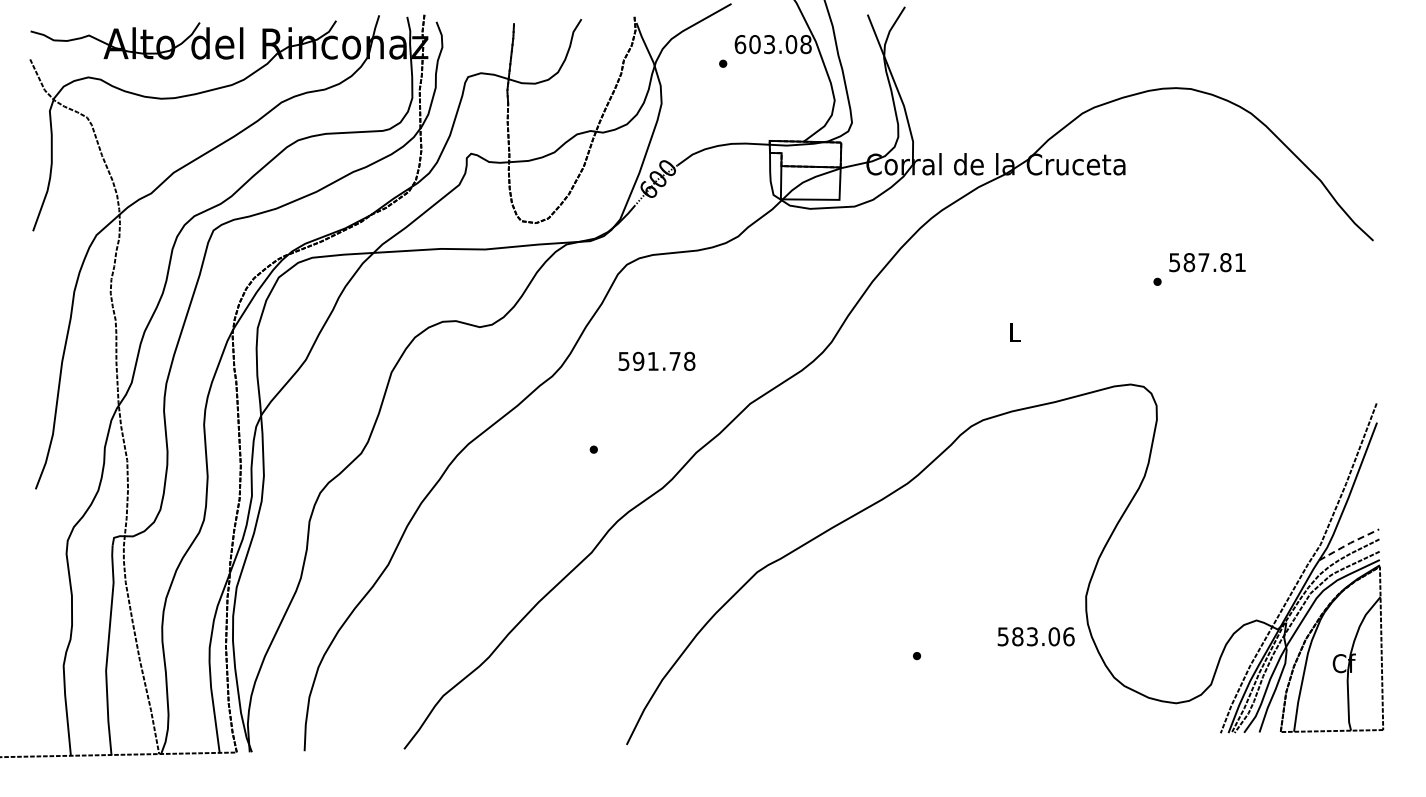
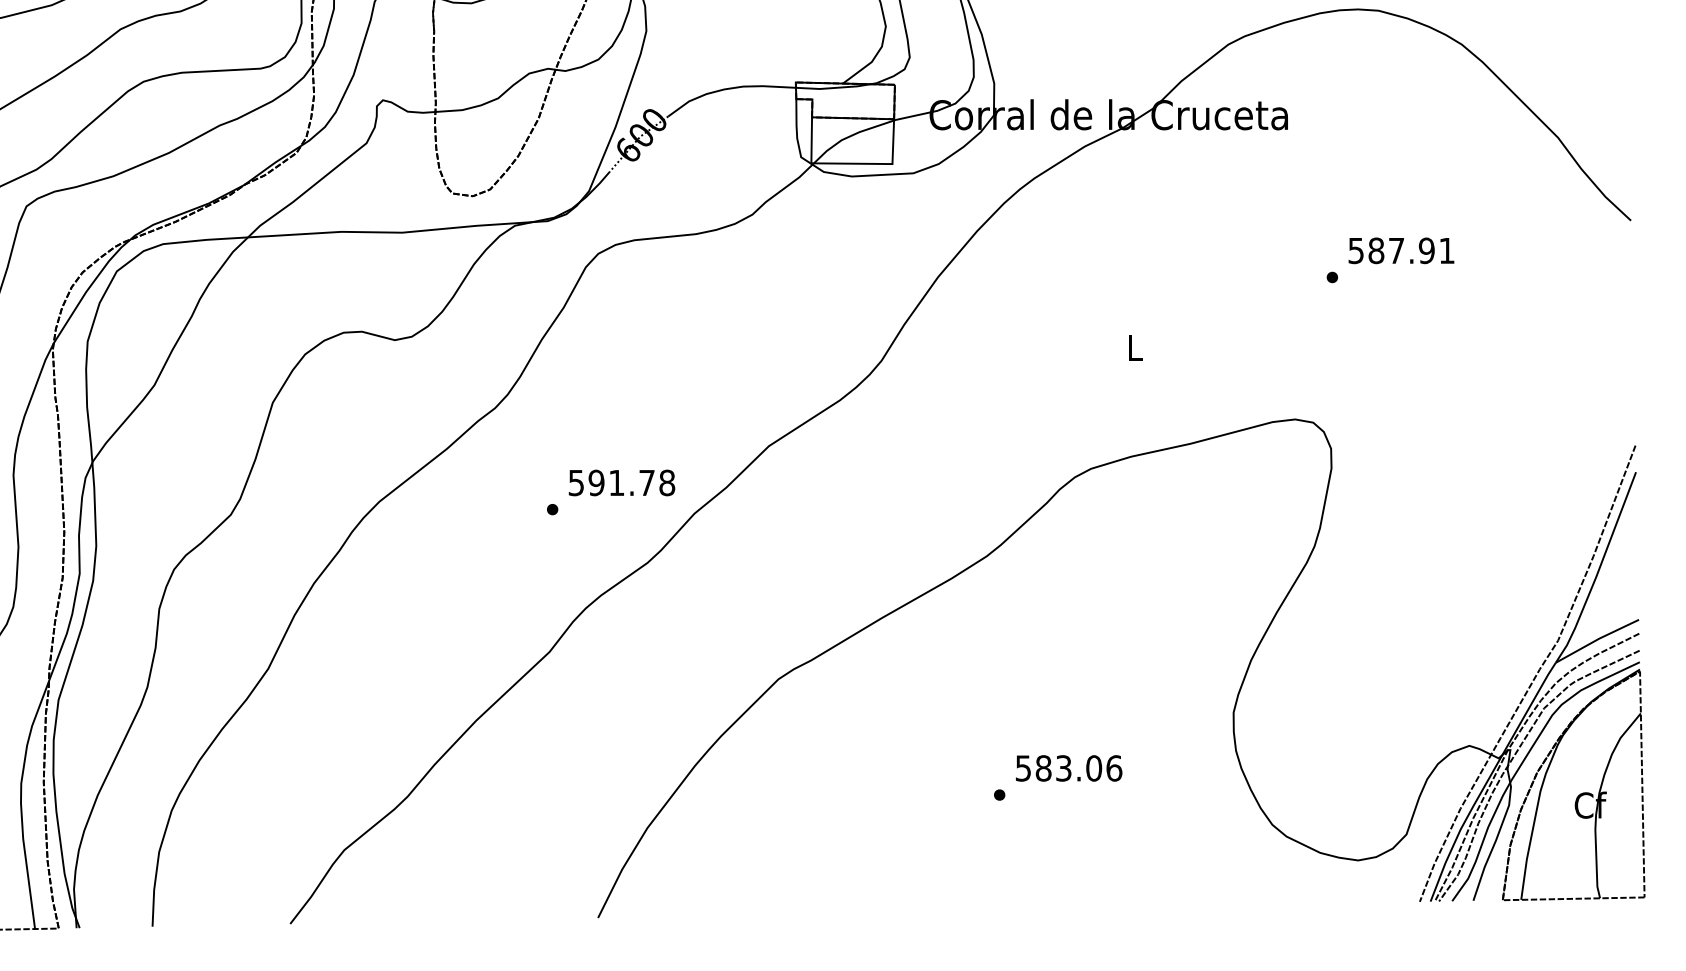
text: (1225, 262) -> (1426, 250), 587.81 -> 587.91
text: (656, 360) -> (621, 481), moved
line: (1349, 543) -> (1597, 639), dashed -> solid
text: (1035, 636) -> (1068, 768), moved

